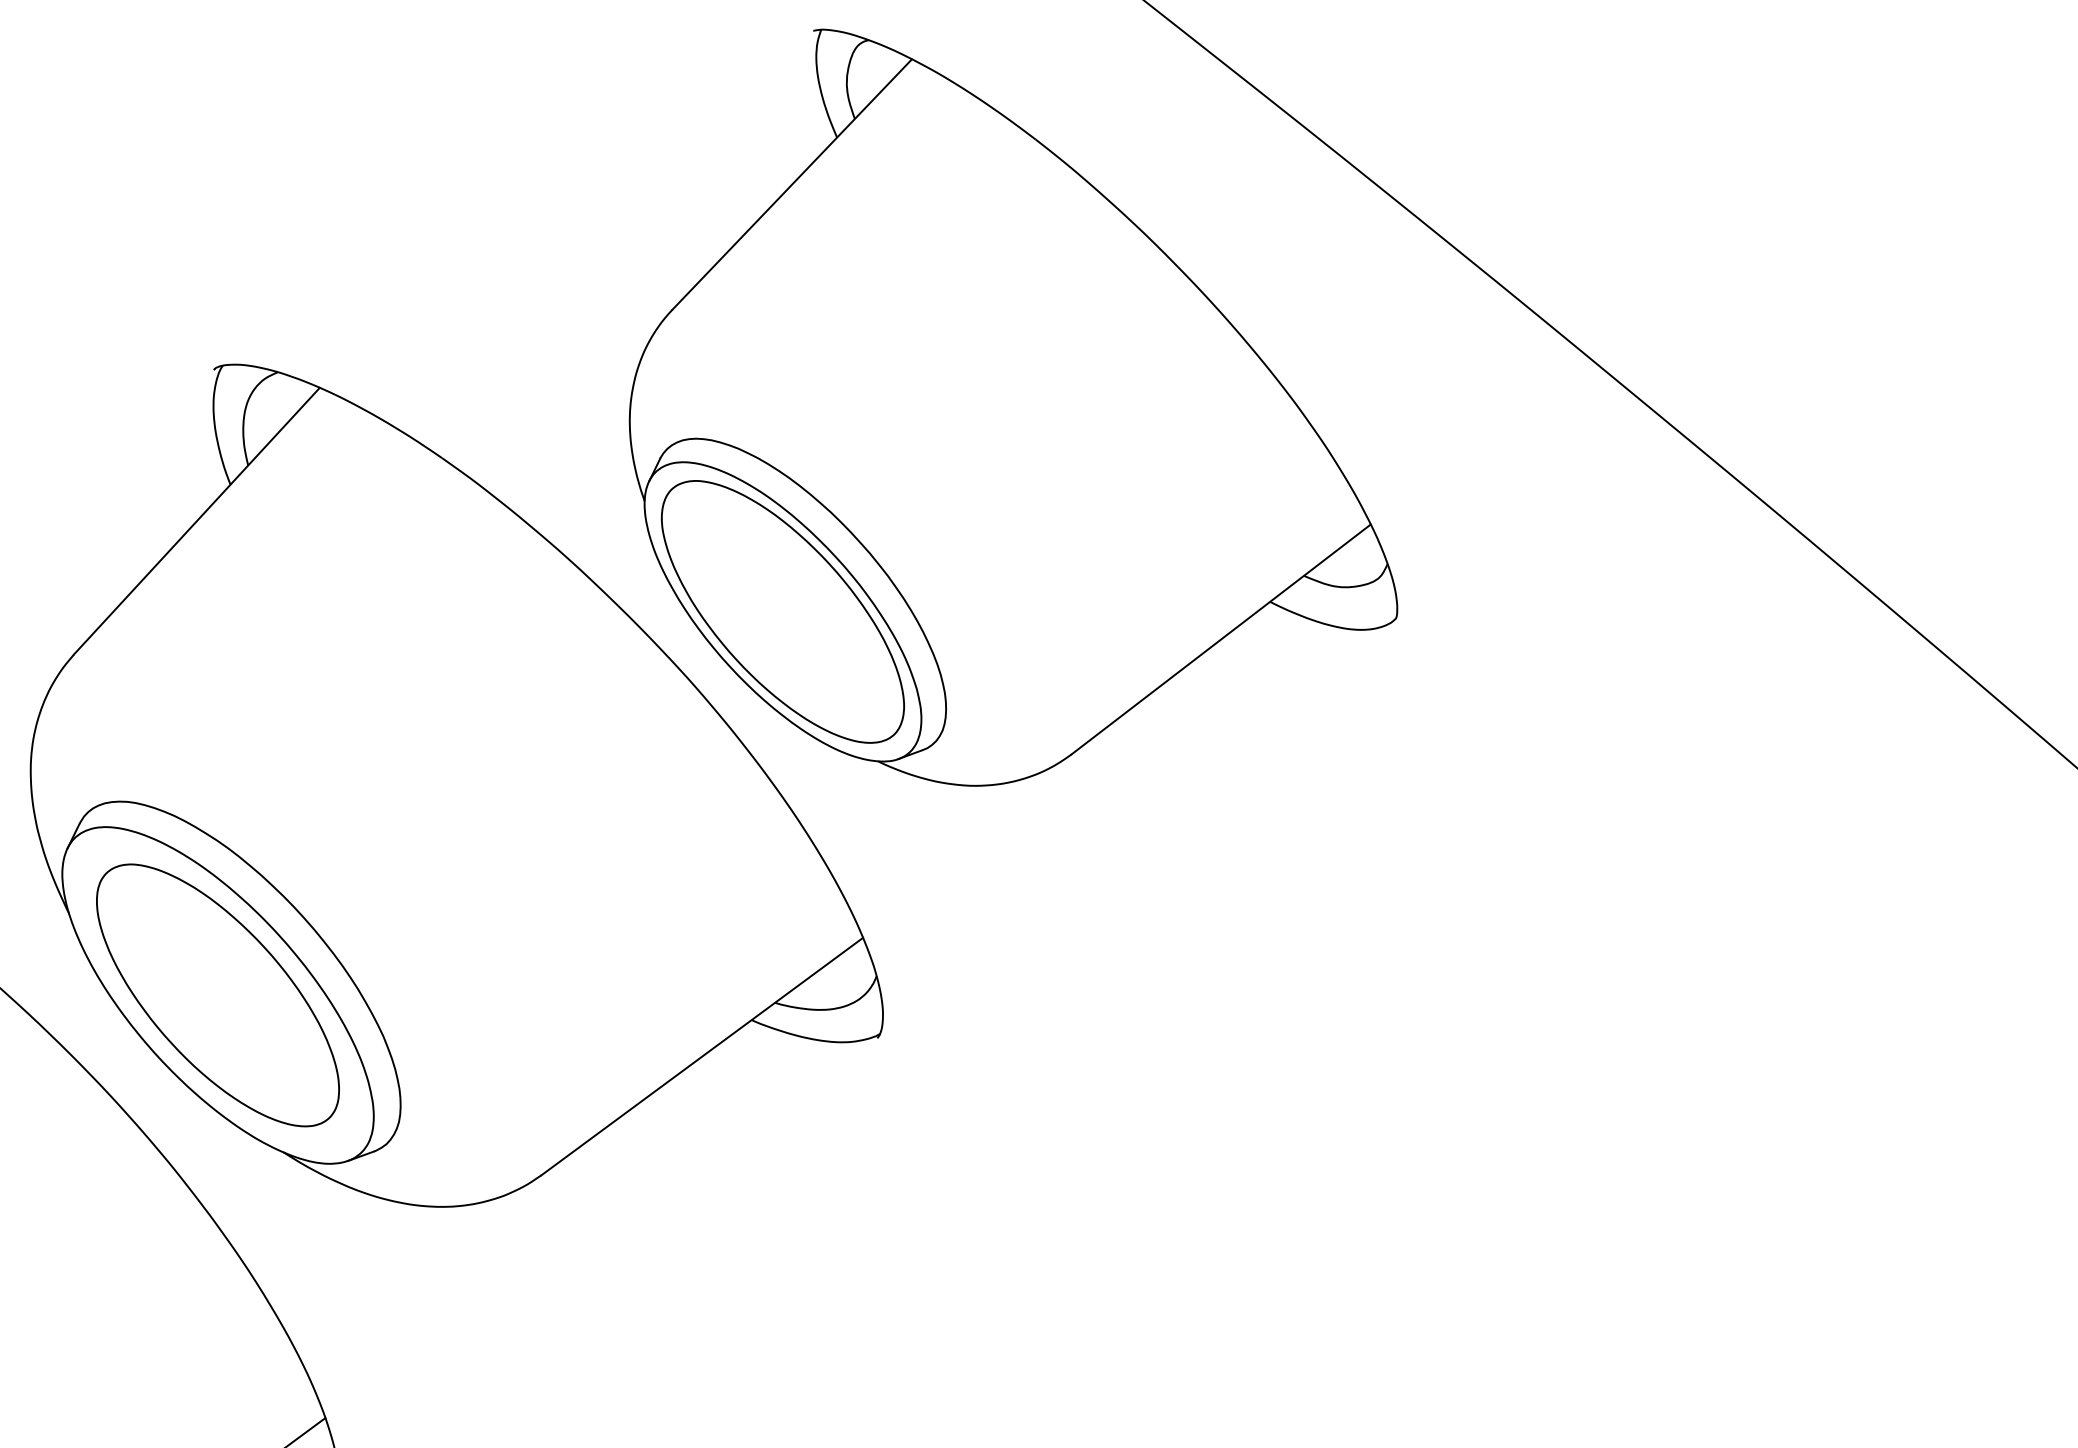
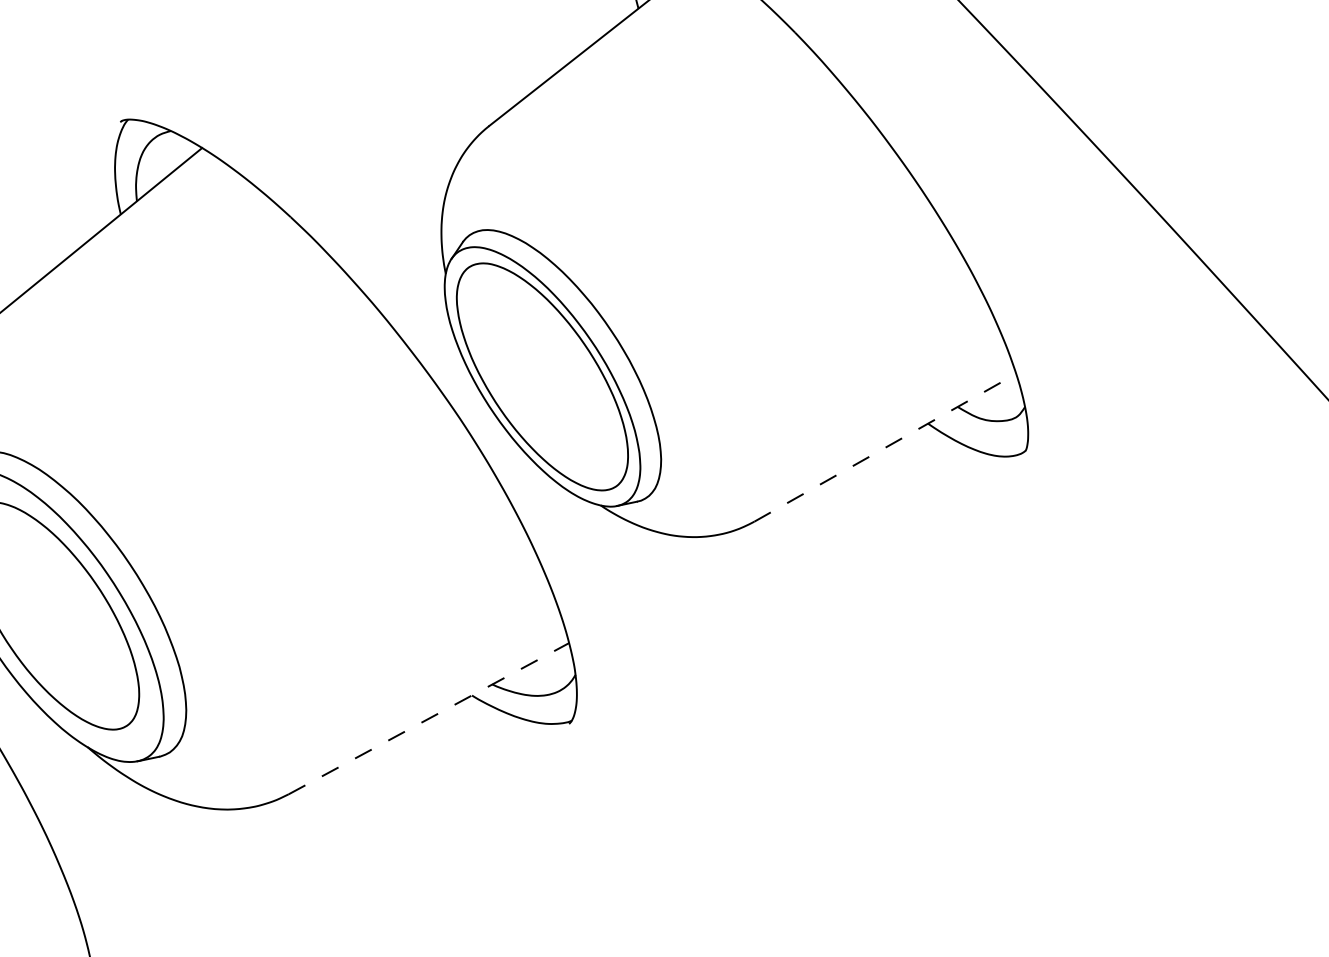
line: (1221, 639) -> (885, 447), solid -> dashed
line: (702, 1056) -> (429, 718), solid -> dashed

